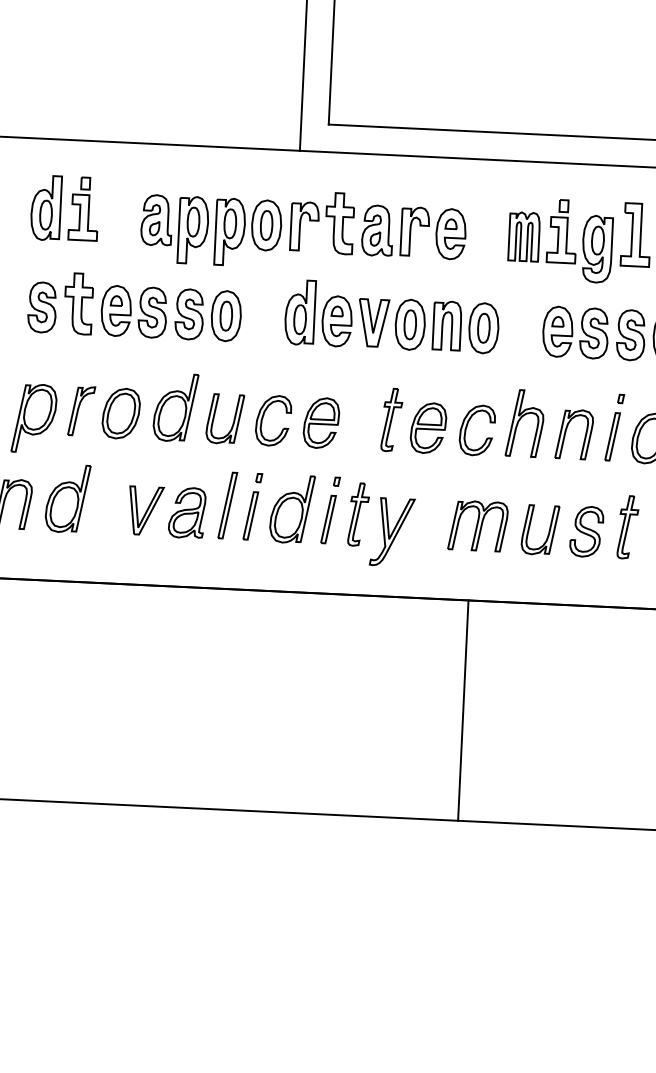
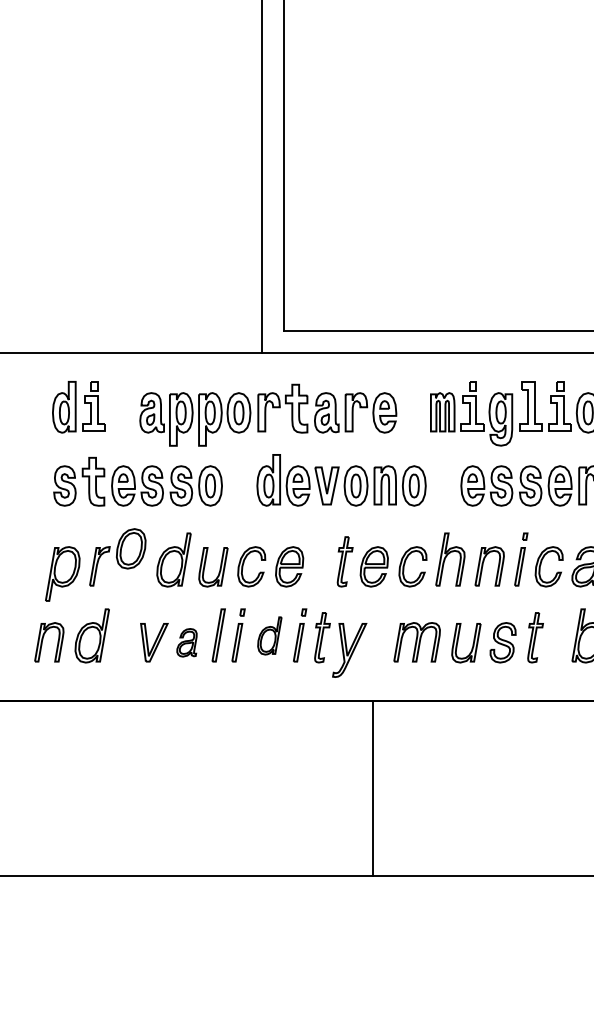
part: (121, 413) -> (131, 548), moved
part: (291, 508) -> (269, 635), size x0.7
part: (186, 512) -> (186, 642), size x0.7
line: (463, 710) -> (373, 788), moved

